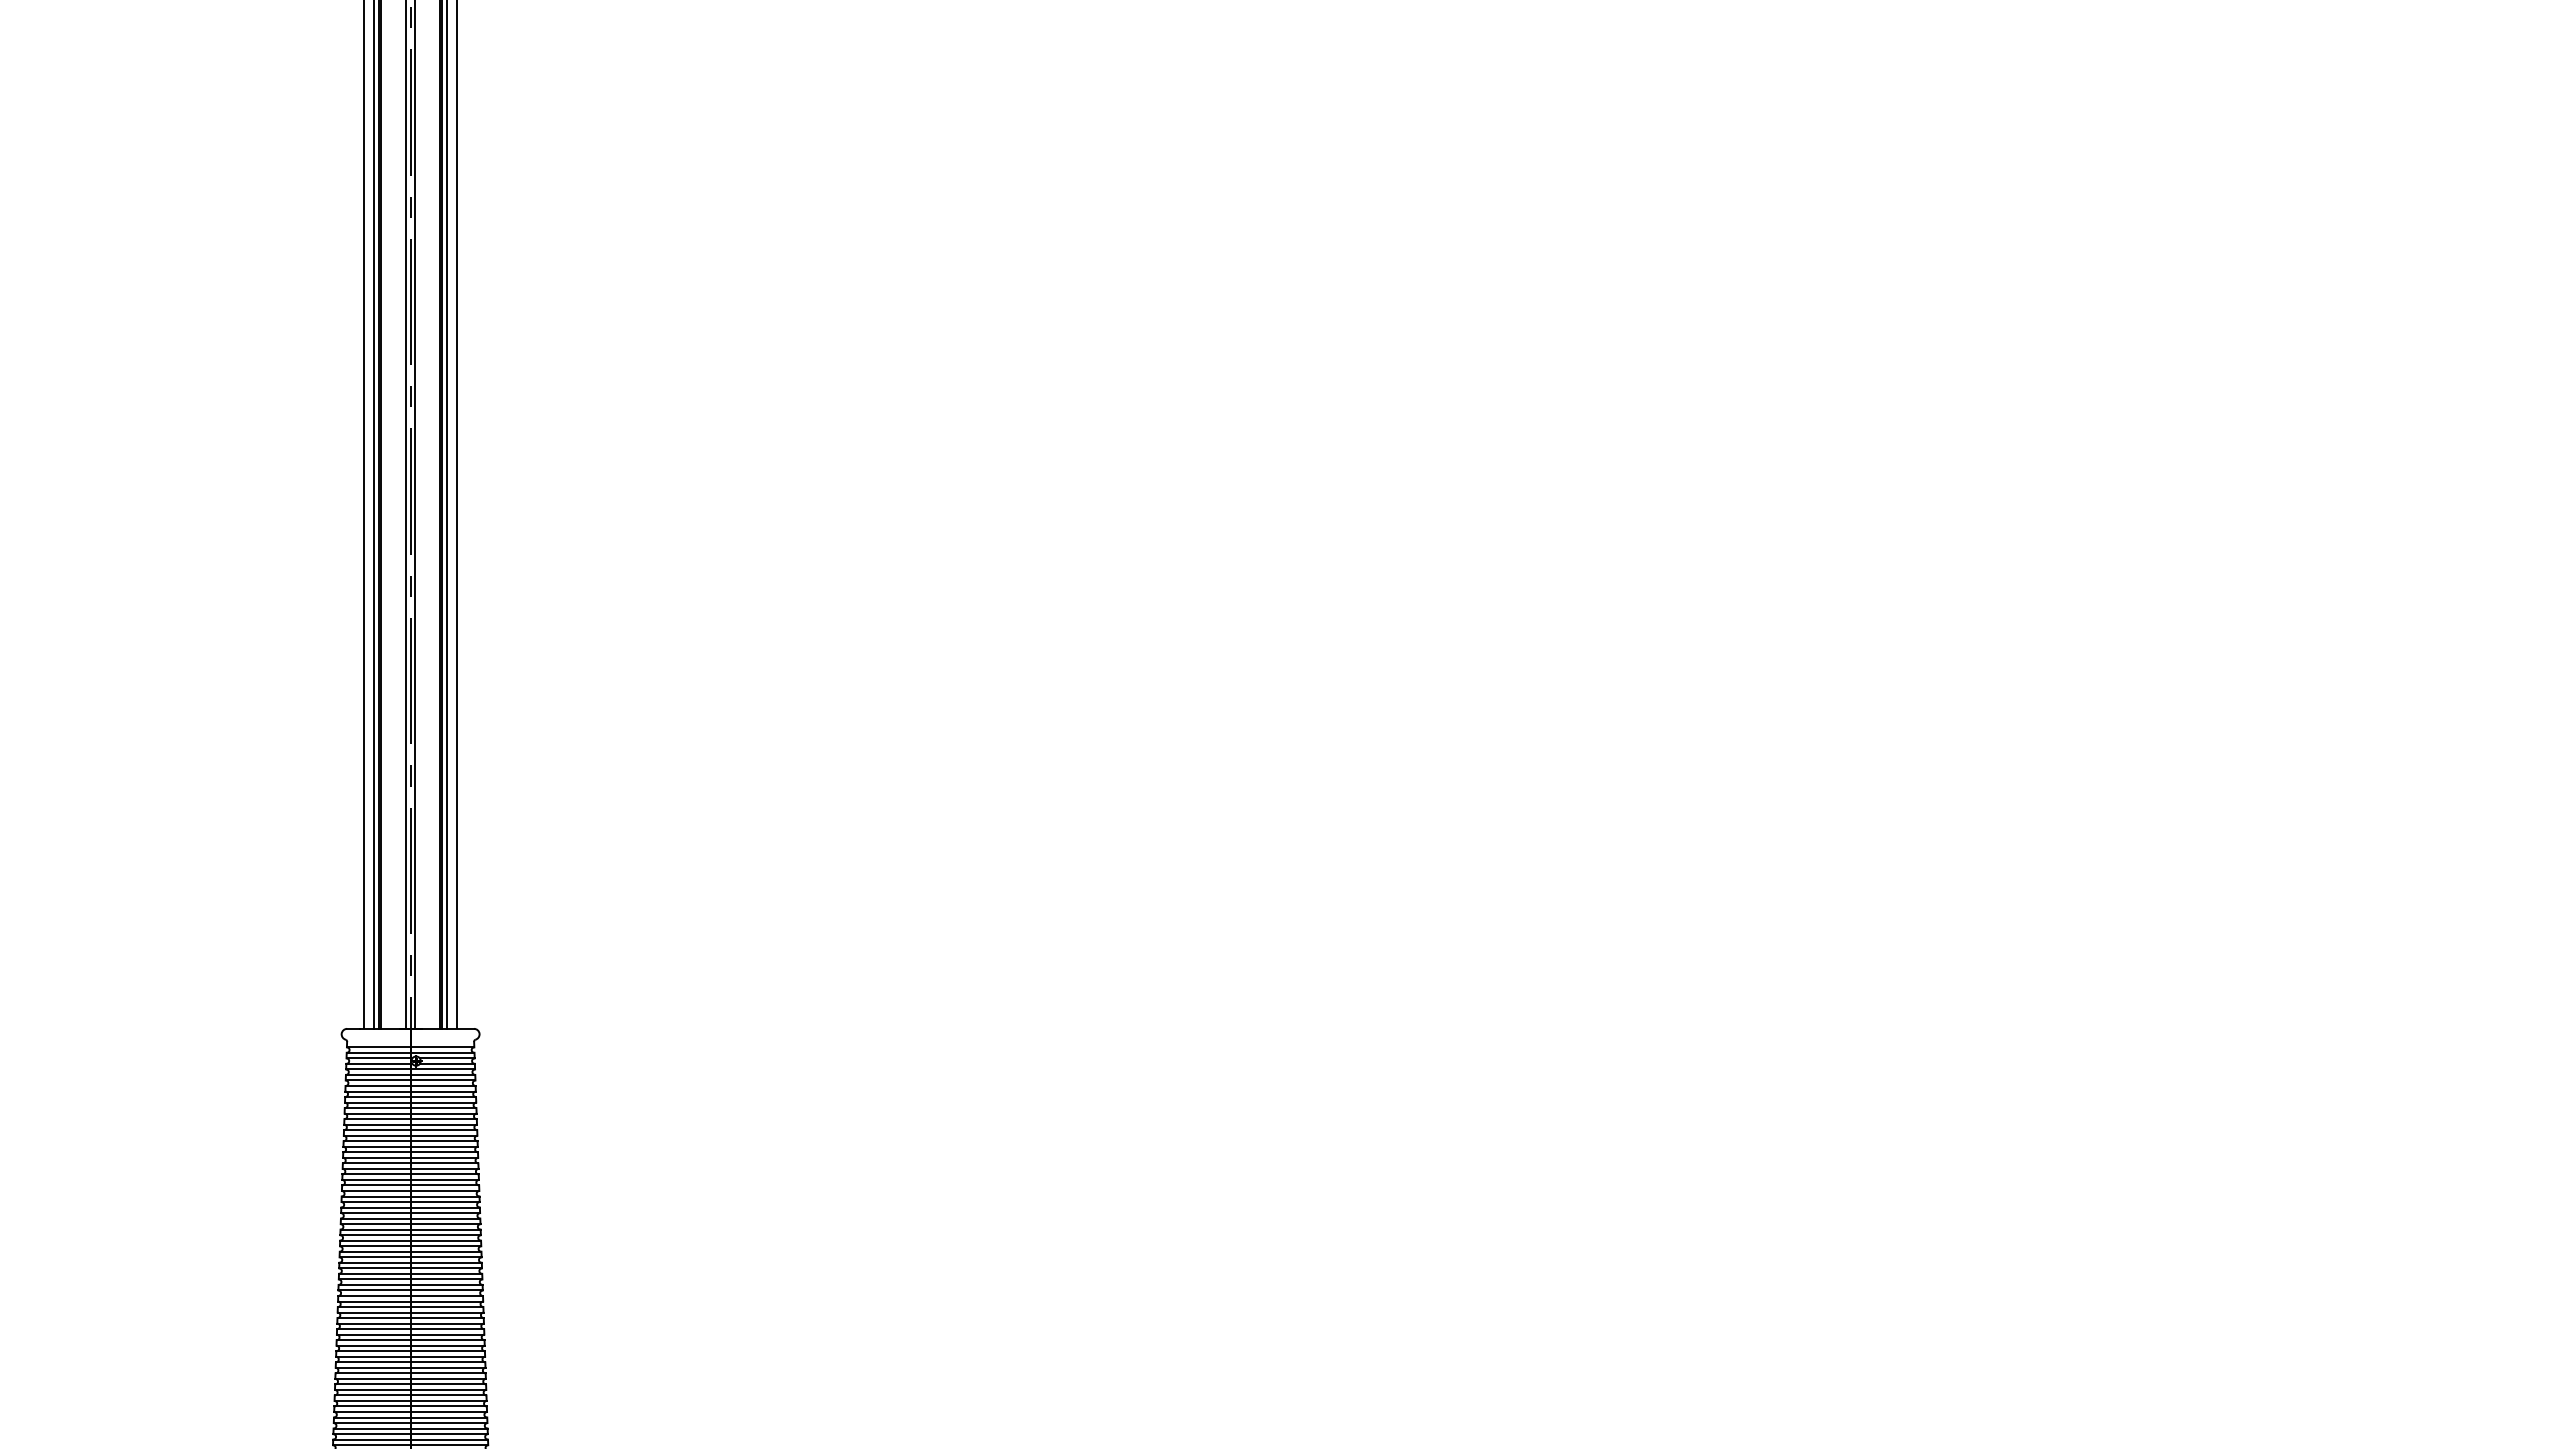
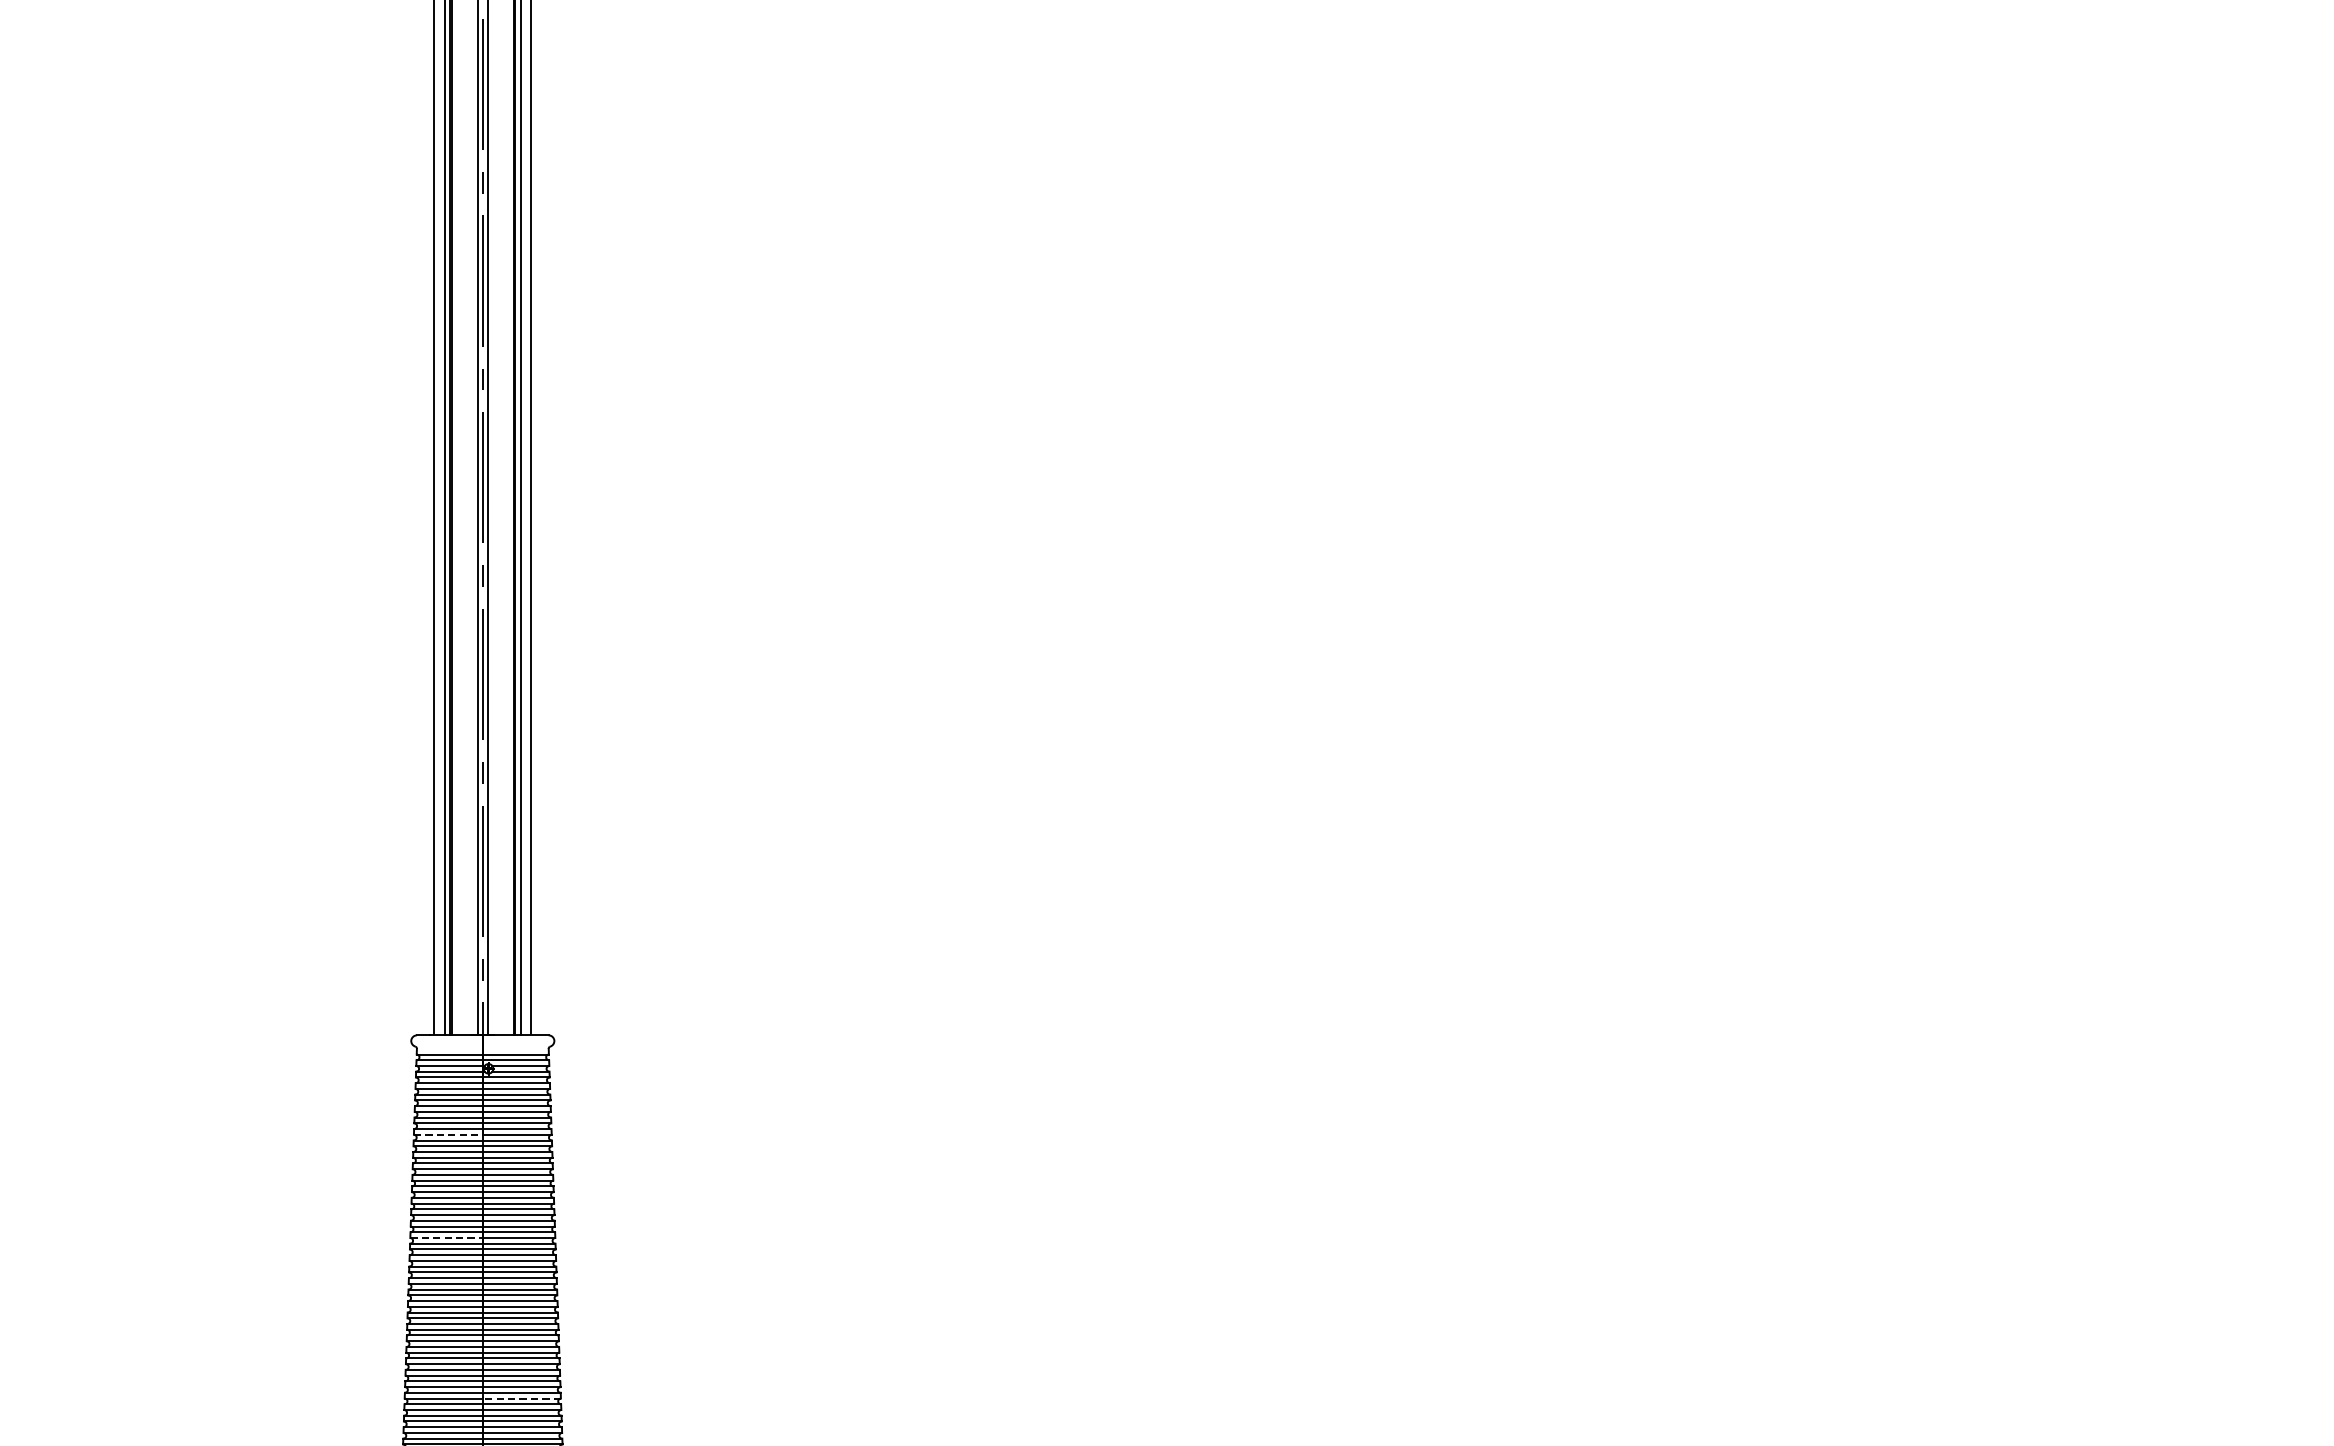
line: (377, 1124) -> (448, 1134), solid -> dashed
line: (375, 1224) -> (446, 1238), solid -> dashed
line: (448, 1378) -> (522, 1398), solid -> dashed

